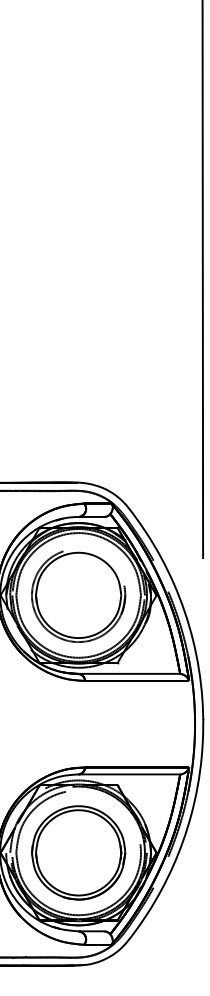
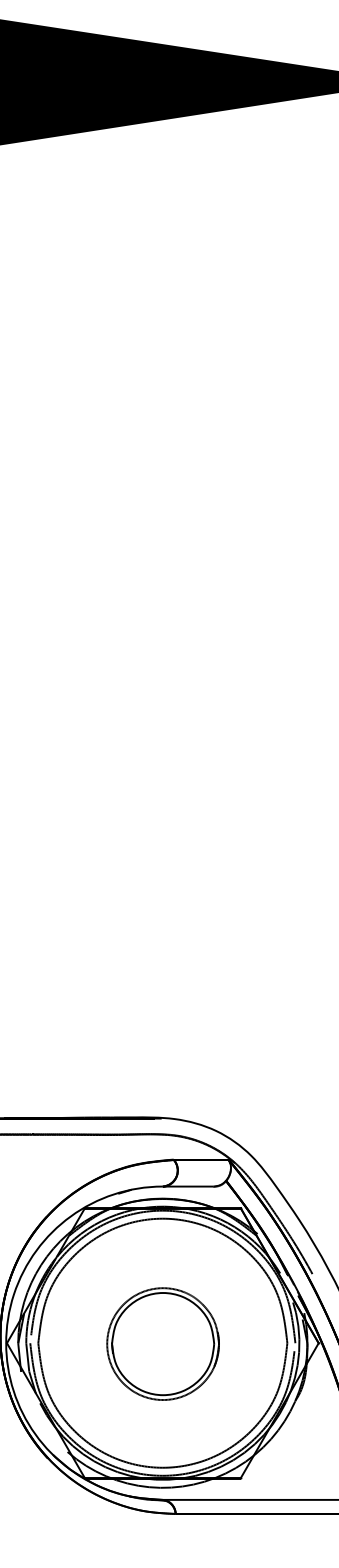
part: (78, 596) -> (162, 1345), size x0.6

